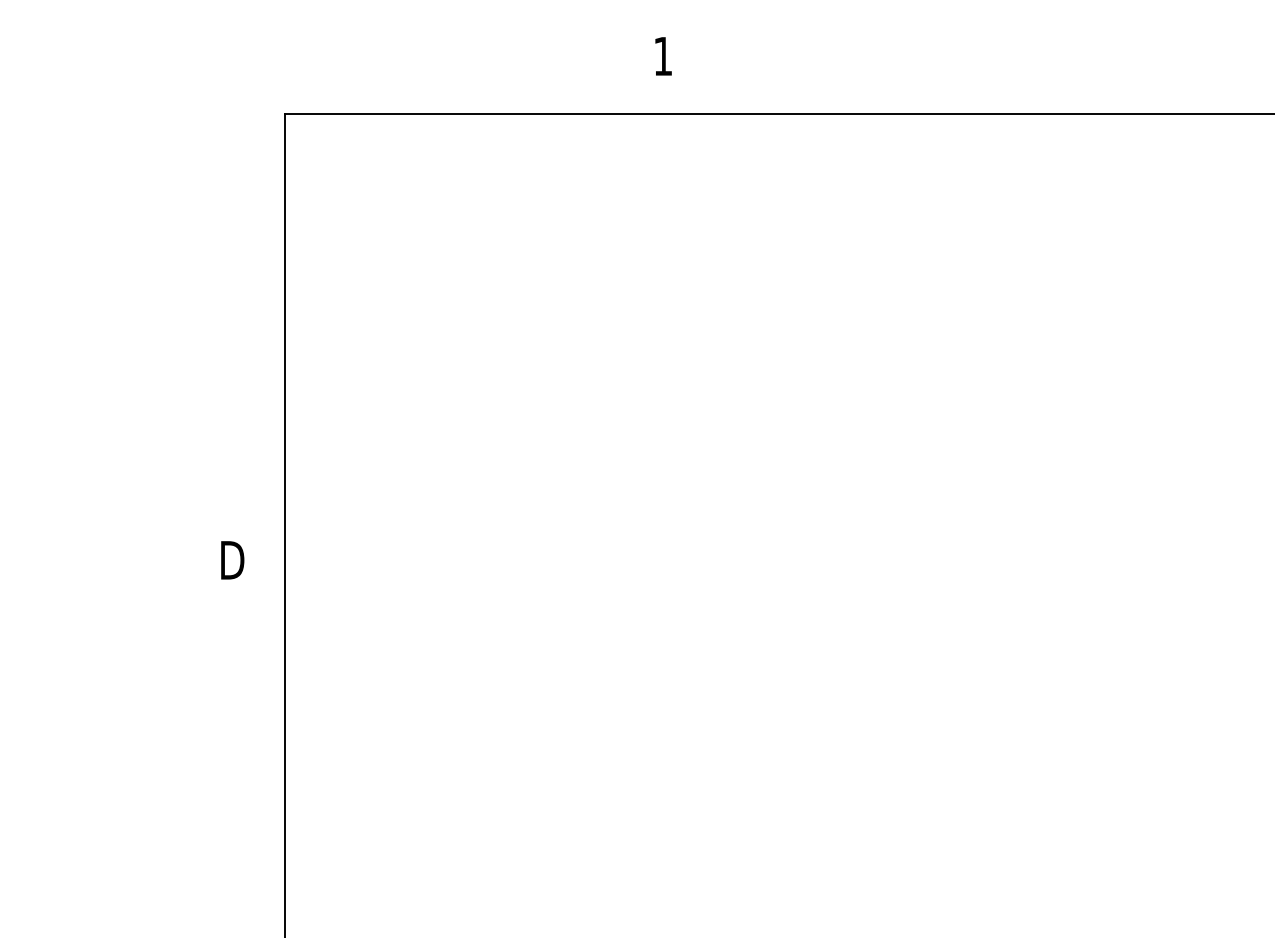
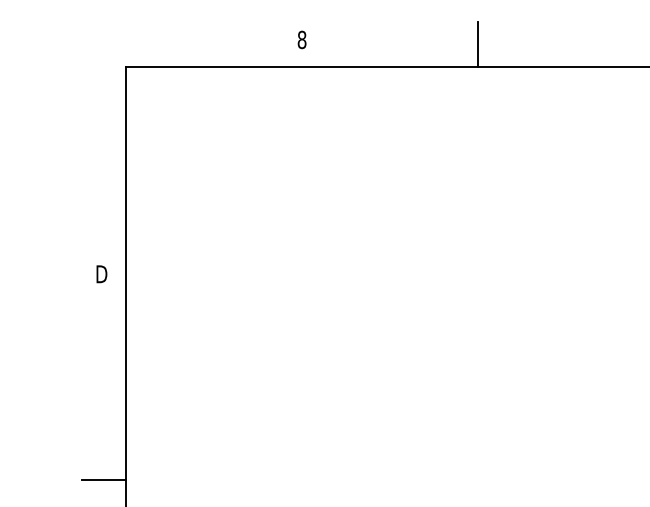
text: (661, 55) -> (301, 39), 1 -> 8
line: (1042, 66) -> (478, 44), added

